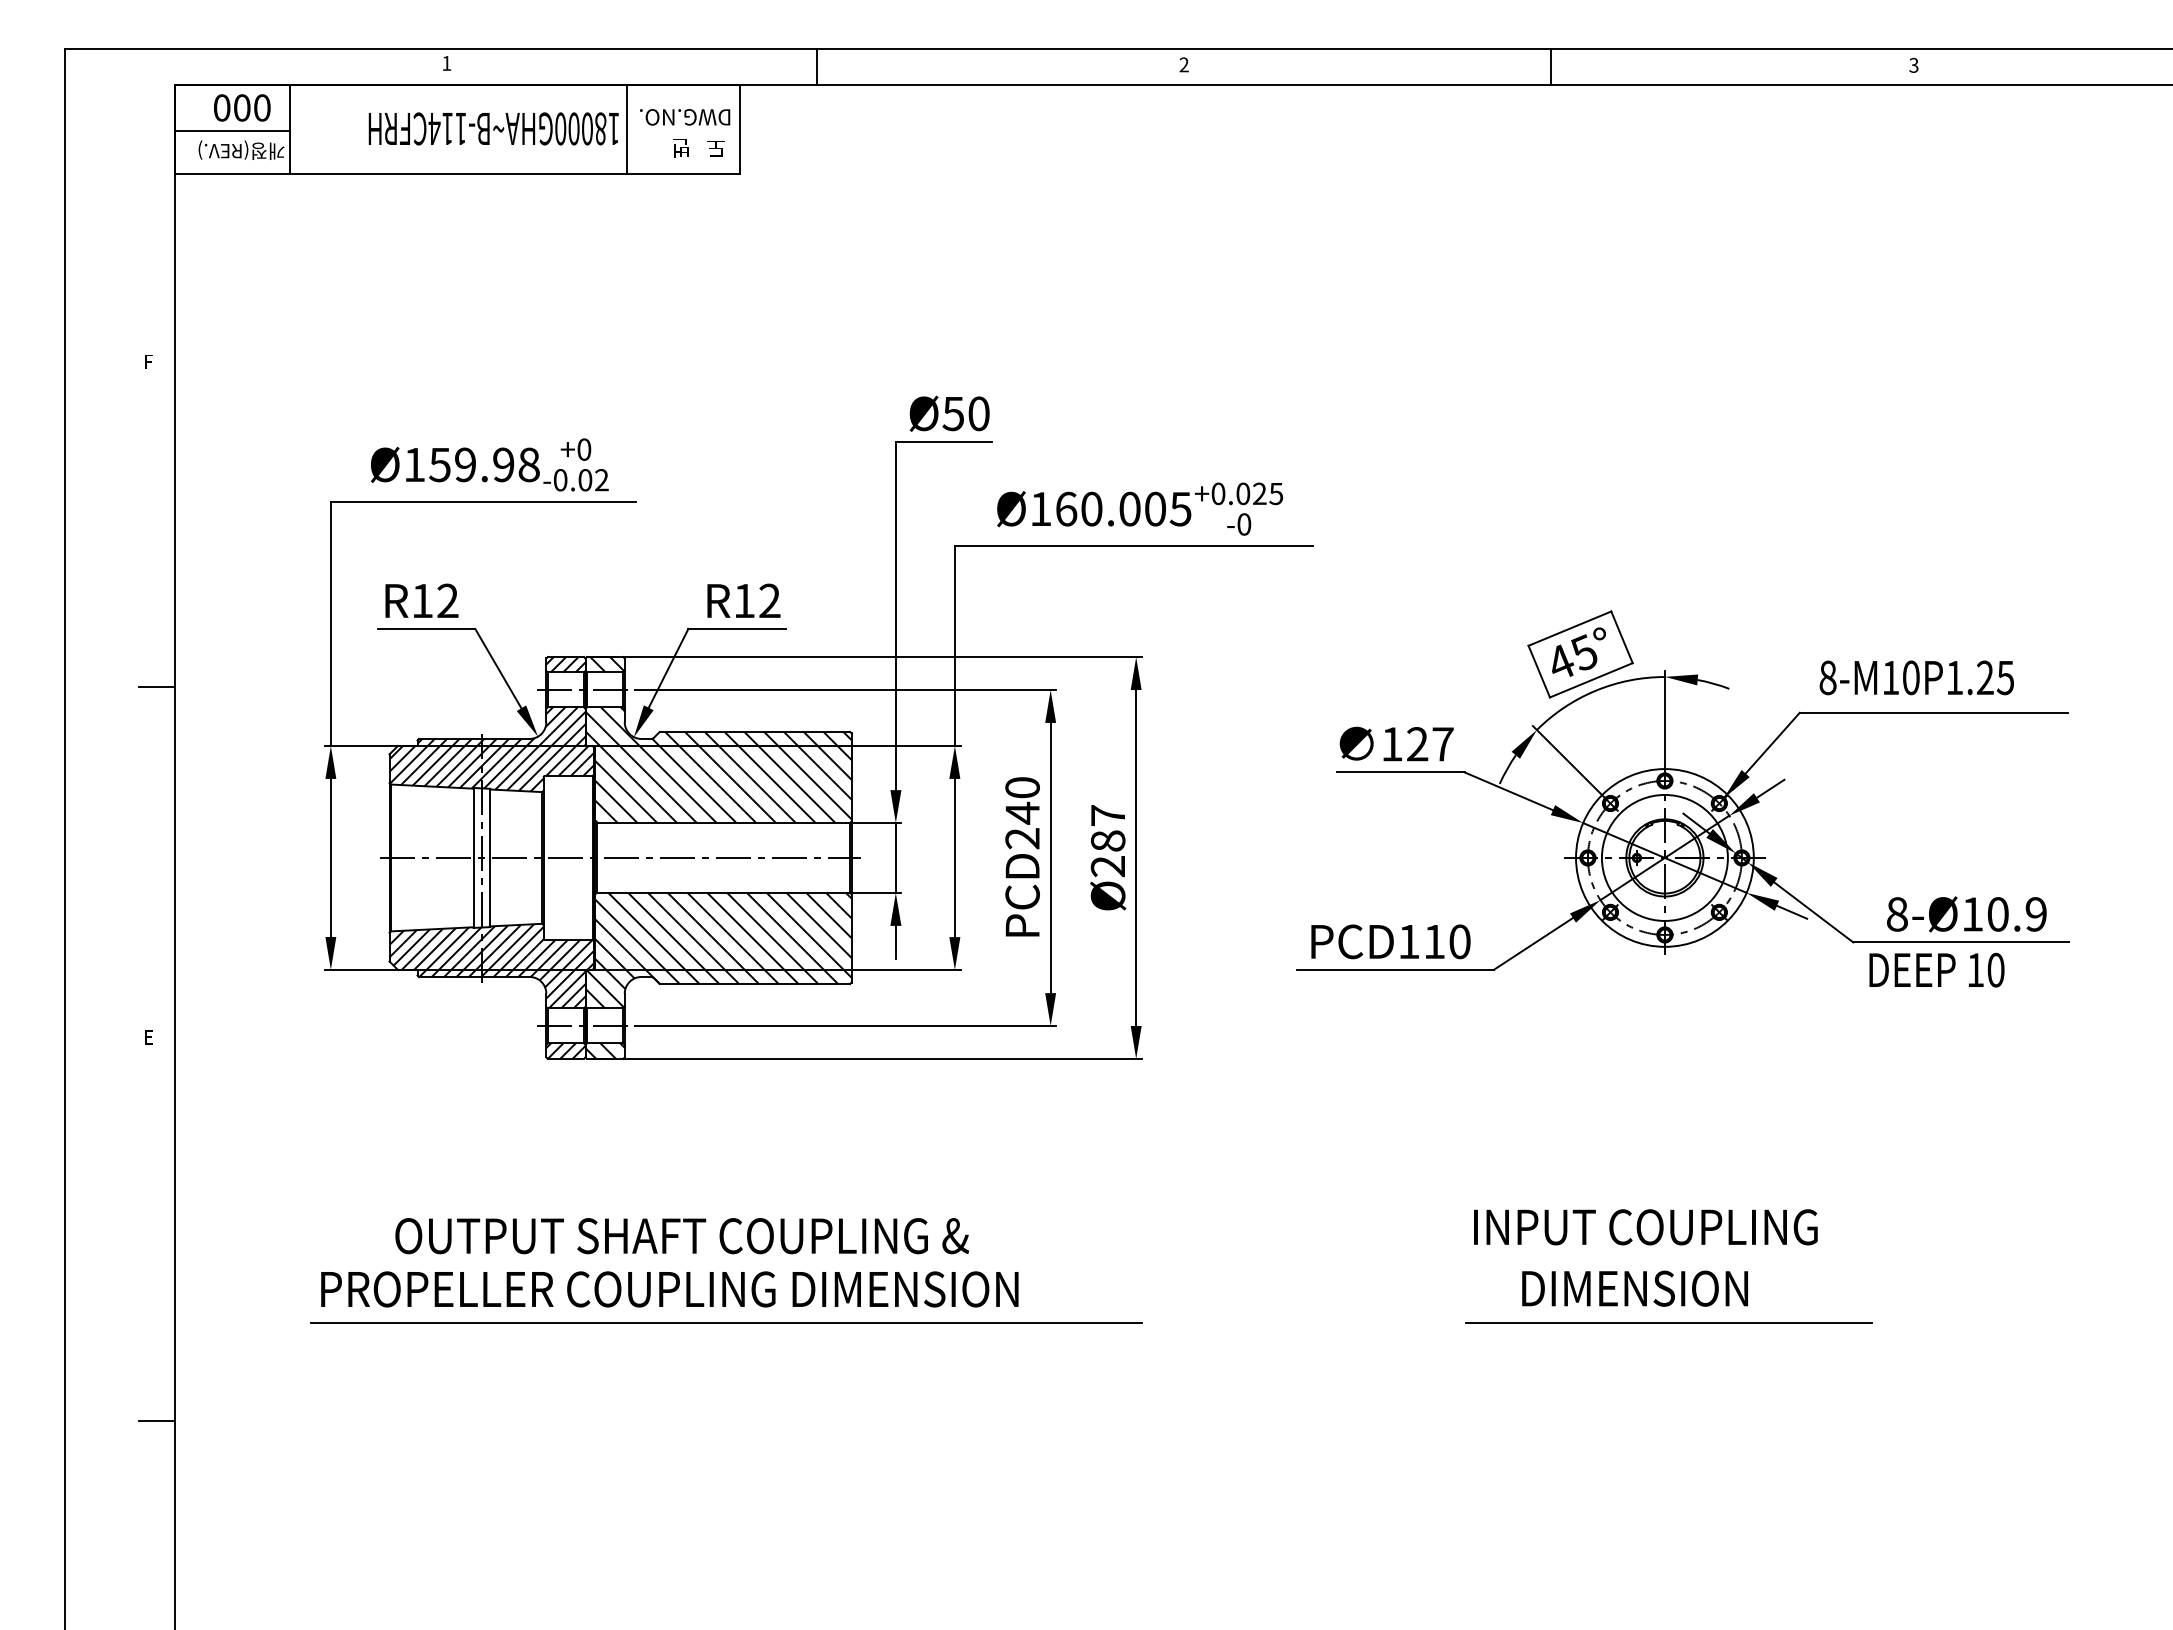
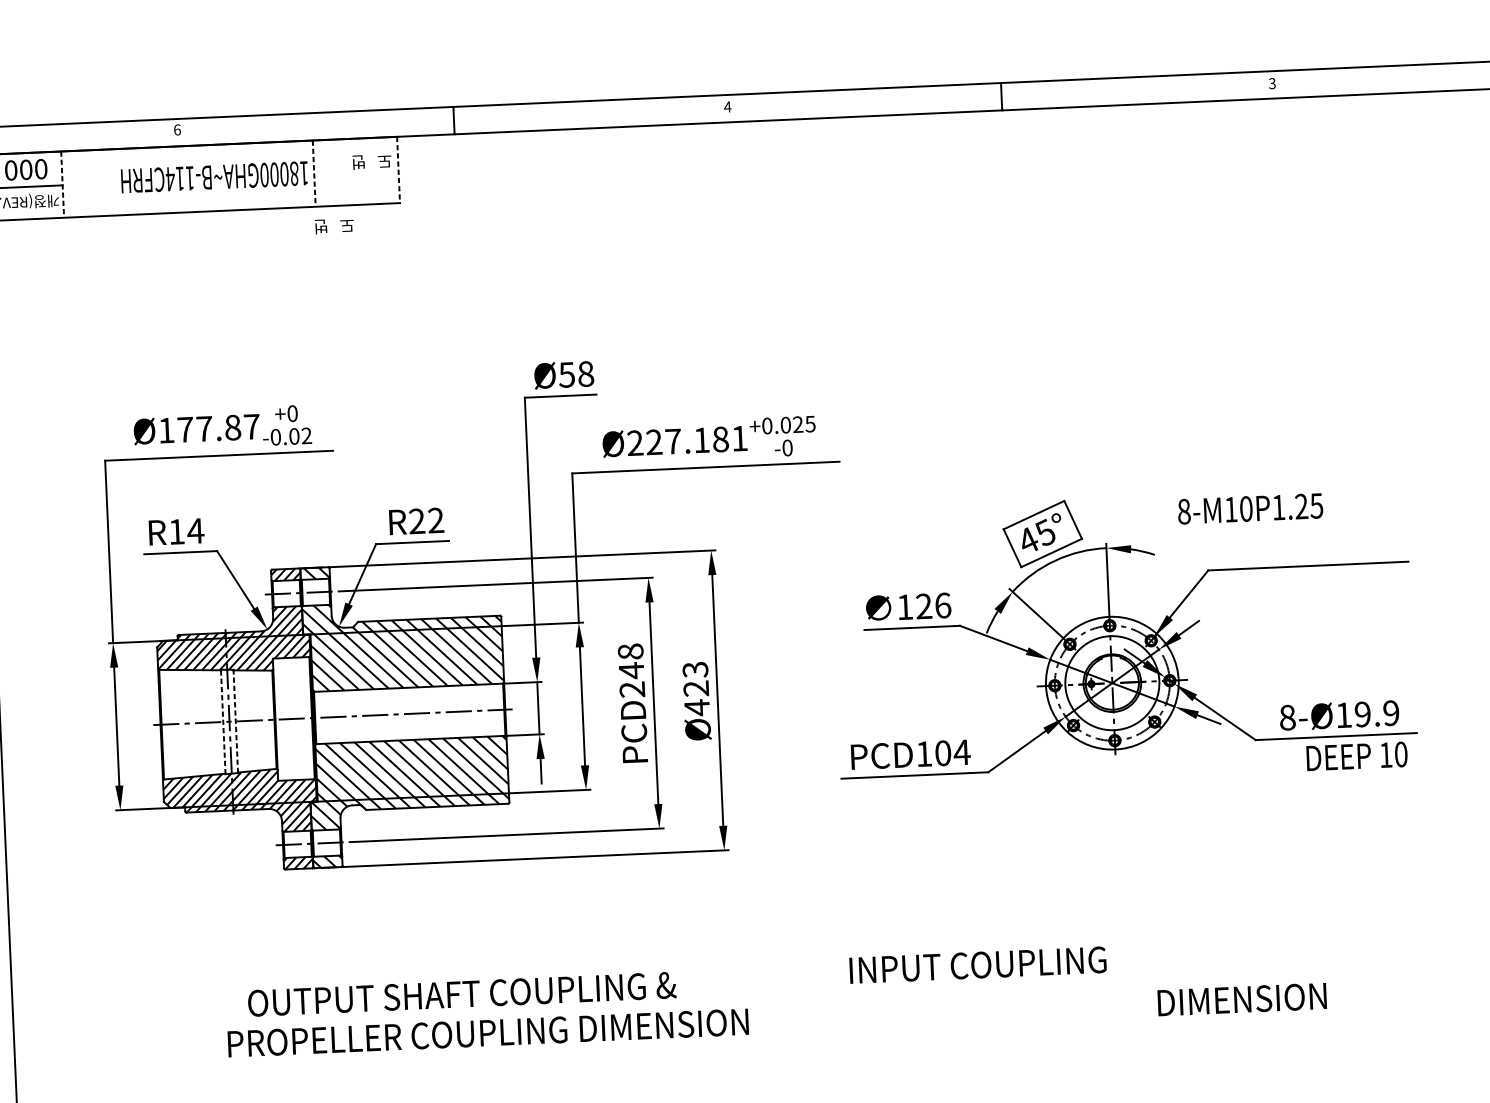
text: (446, 62) -> (177, 129), 1 -> 6
text: (1184, 64) -> (727, 106), 2 -> 4
text: (685, 117) -> (357, 162), DWG.NO. -> 도   번
line: (290, 130) -> (62, 185), solid -> dashed
line: (627, 130) -> (314, 174), solid -> dashed
line: (740, 130) -> (398, 170), solid -> dashed
text: (698, 148) -> (333, 226), moved
text: (978, 413) -> (585, 373), Ø50 -> Ø58
text: (484, 464) -> (218, 428), Ø159.98 -> Ø177.87
text: (1110, 508) -> (687, 440), Ø160.005 -> Ø227.181
text: (447, 600) -> (195, 530), R12 -> R14
text: (744, 600) -> (417, 521), R12 -> R22
text: (1916, 677) -> (1250, 508), moved
text: (1442, 744) -> (942, 605), 127 -> 126
text: (1022, 787) -> (630, 651), PCD240 -> PCD248
text: (1107, 841) -> (695, 689), Ø287 -> Ø423
line: (473, 857) -> (223, 721), solid -> dashed
line: (490, 857) -> (235, 721), solid -> dashed
text: (1997, 914) -> (1362, 714), 8-Ø10.9 -> 8-Ø19.9
text: (1447, 941) -> (952, 752), PCD110 -> PCD104
text: (1936, 969) -> (1356, 755), moved
text: (1645, 1227) -> (977, 965), moved
text: (681, 1236) -> (461, 994), moved
text: (1634, 1288) -> (1241, 999), moved
text: (669, 1289) -> (488, 1033), moved
line: (726, 1323) -> (427, 1061), removed
line: (1668, 1323) -> (1130, 1030), removed

